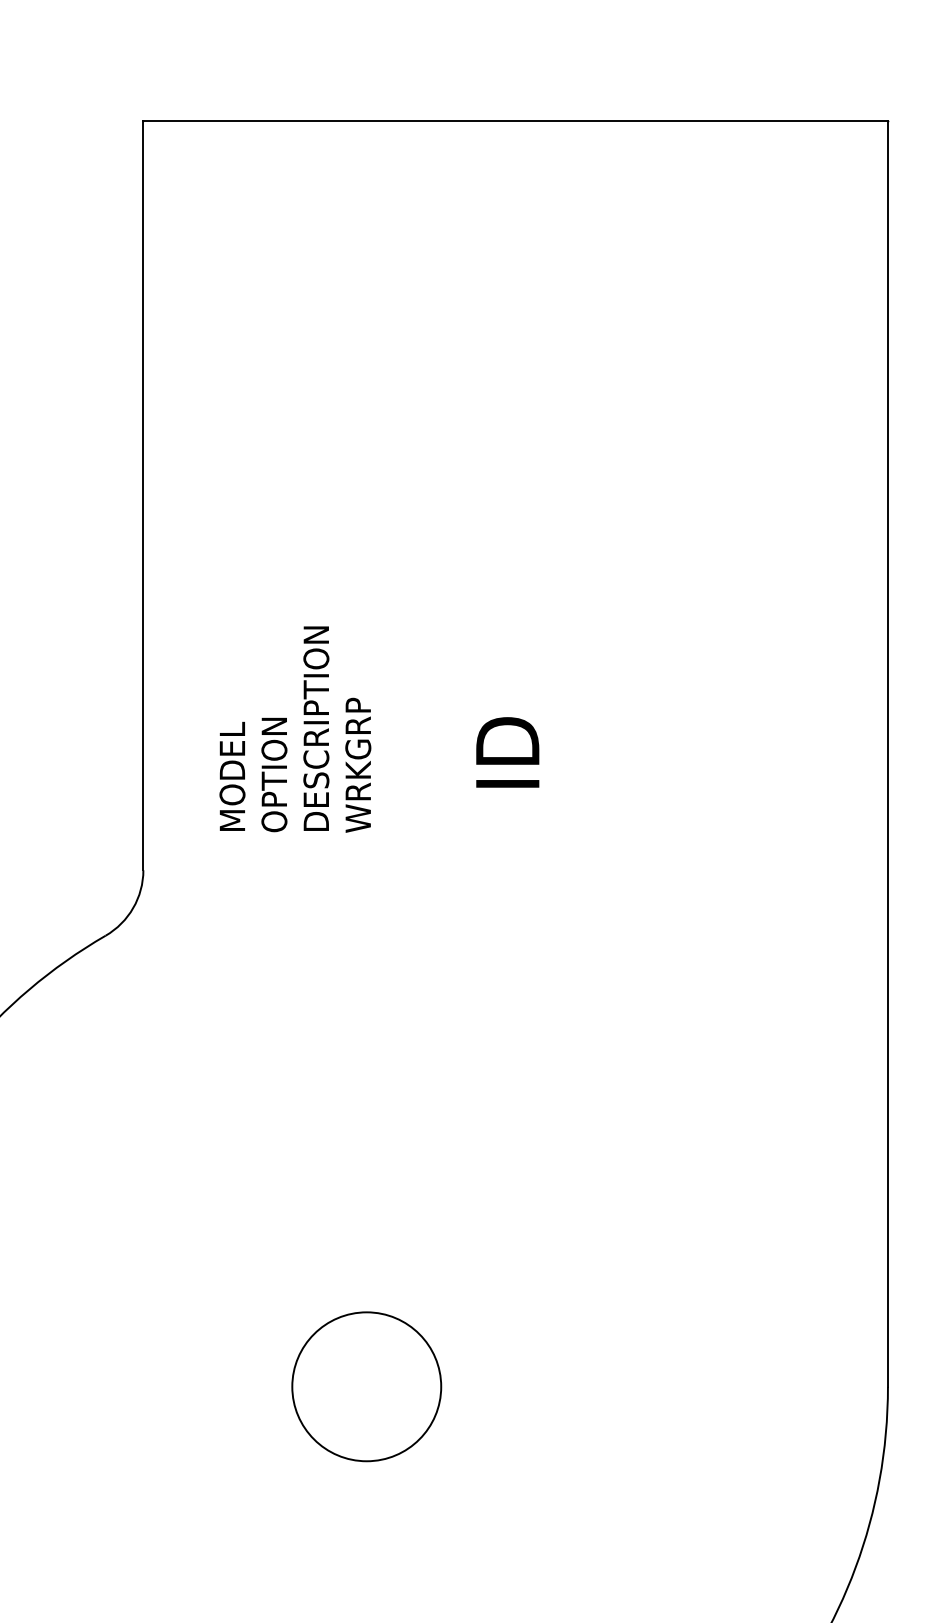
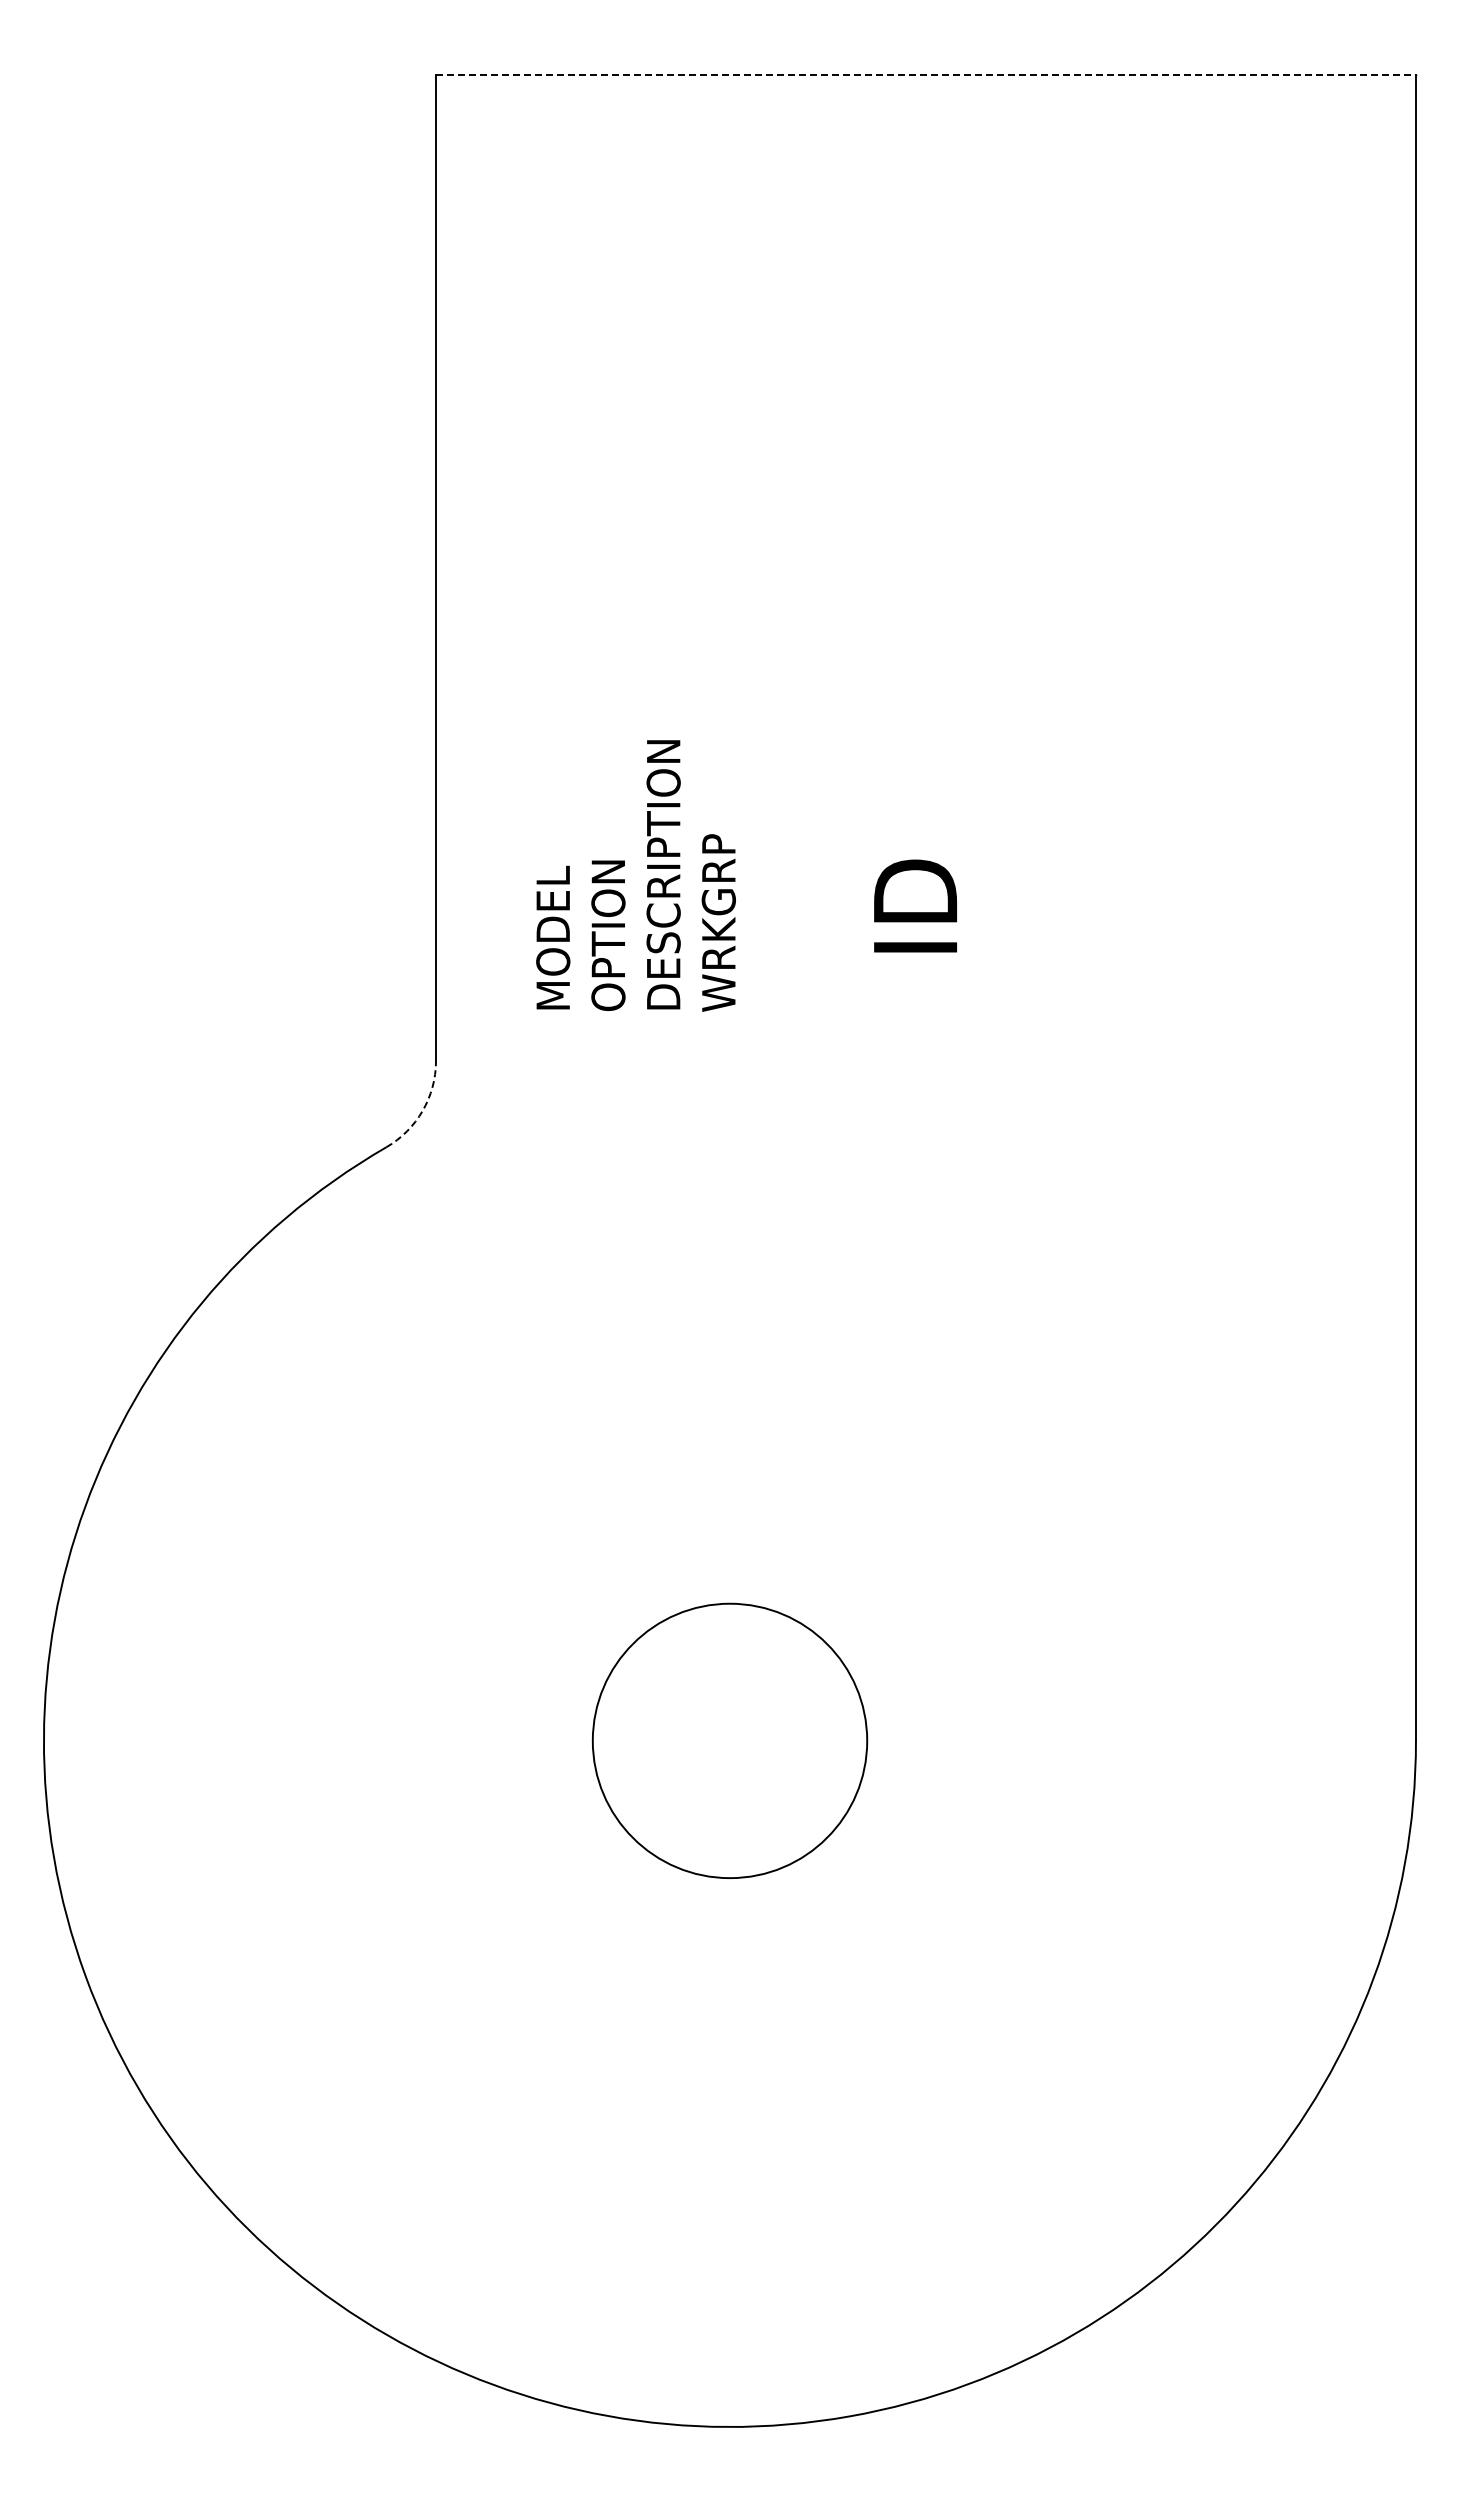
line: (515, 121) -> (925, 75), solid -> dashed
arc: (133, 907) -> (422, 1110), solid -> dashed
circle: (366, 1386) -> (729, 1740), size x1.4

